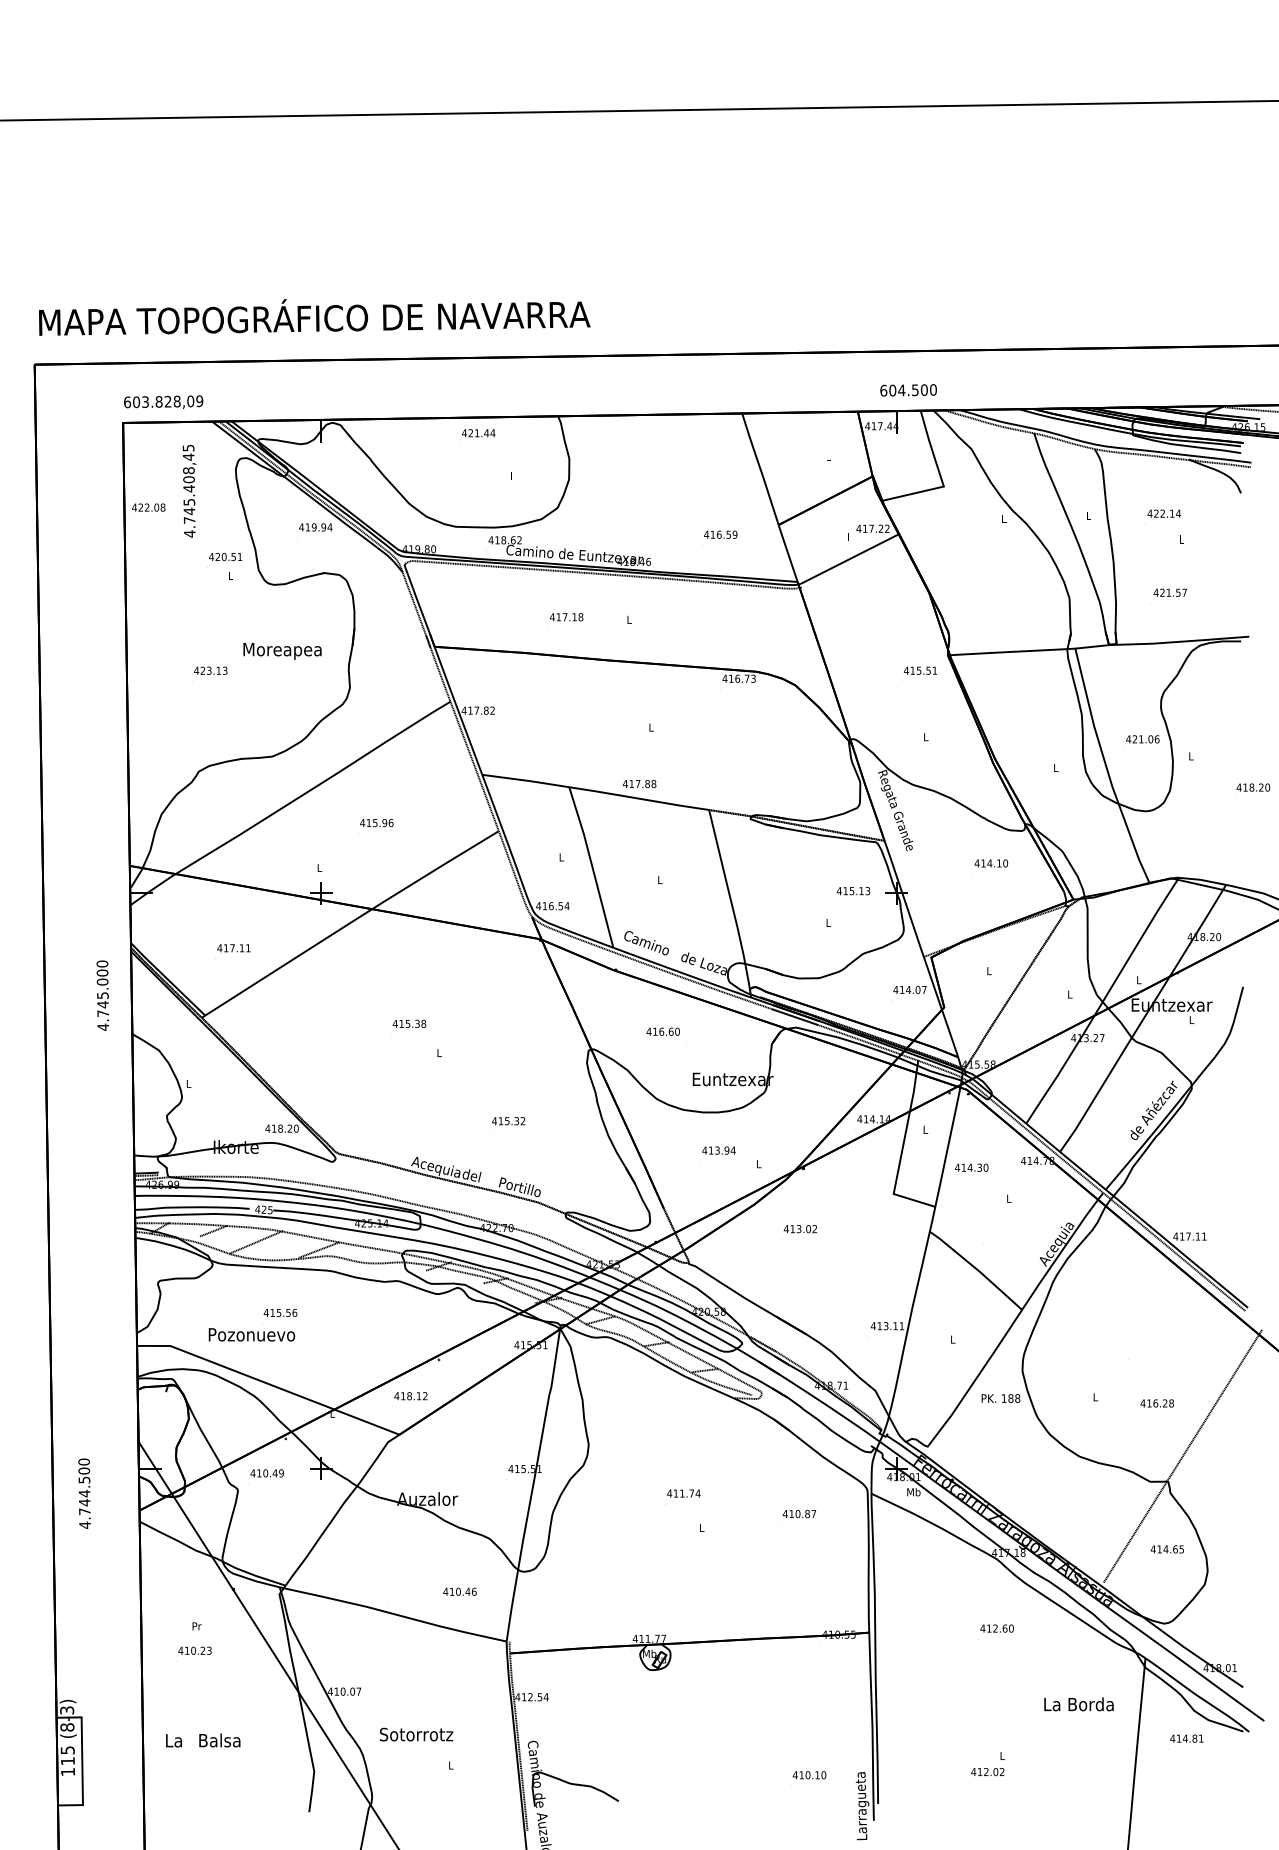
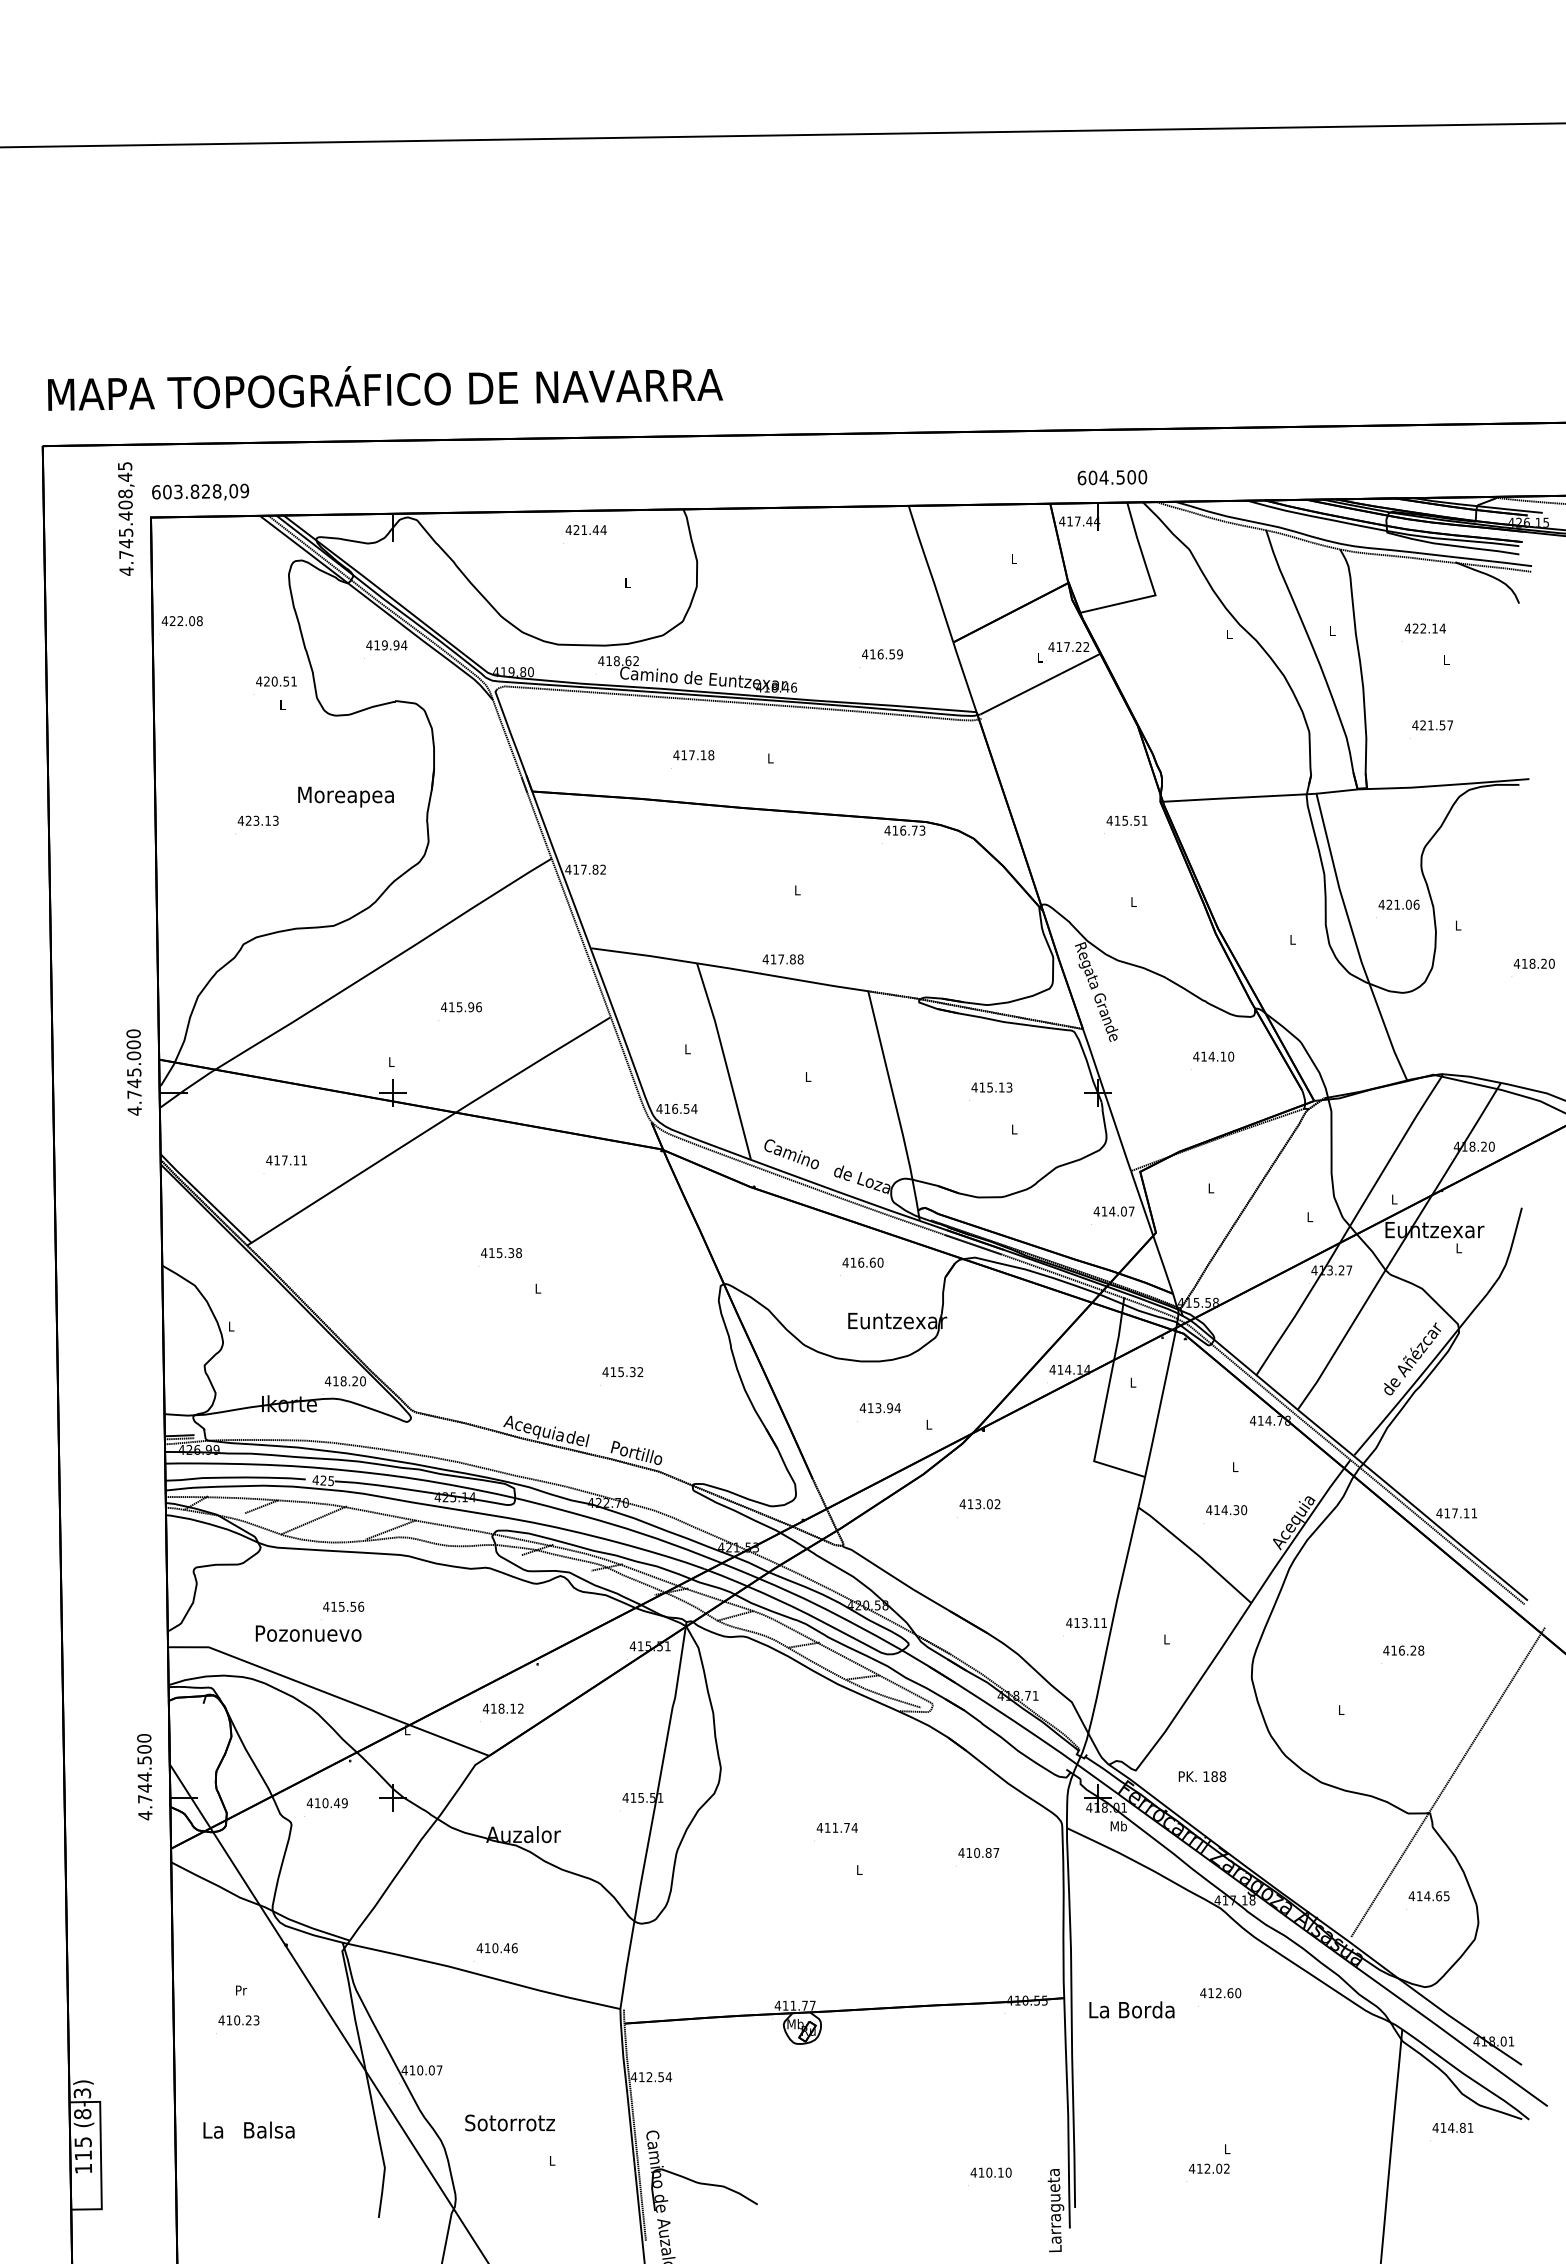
text: (189, 490) -> (126, 518), moved
text: (853, 891) -> (991, 1087), moved
text: (102, 995) -> (133, 1072), moved
text: (662, 1031) -> (862, 1262), moved
text: (971, 1168) -> (1226, 1510), moved
text: (1001, 1398) -> (1202, 1776), moved
text: (1157, 1403) -> (1403, 1650), moved
text: (84, 1494) -> (144, 1777), moved
text: (459, 1592) -> (496, 1948), moved
text: (1078, 1704) -> (1131, 2009), moved

